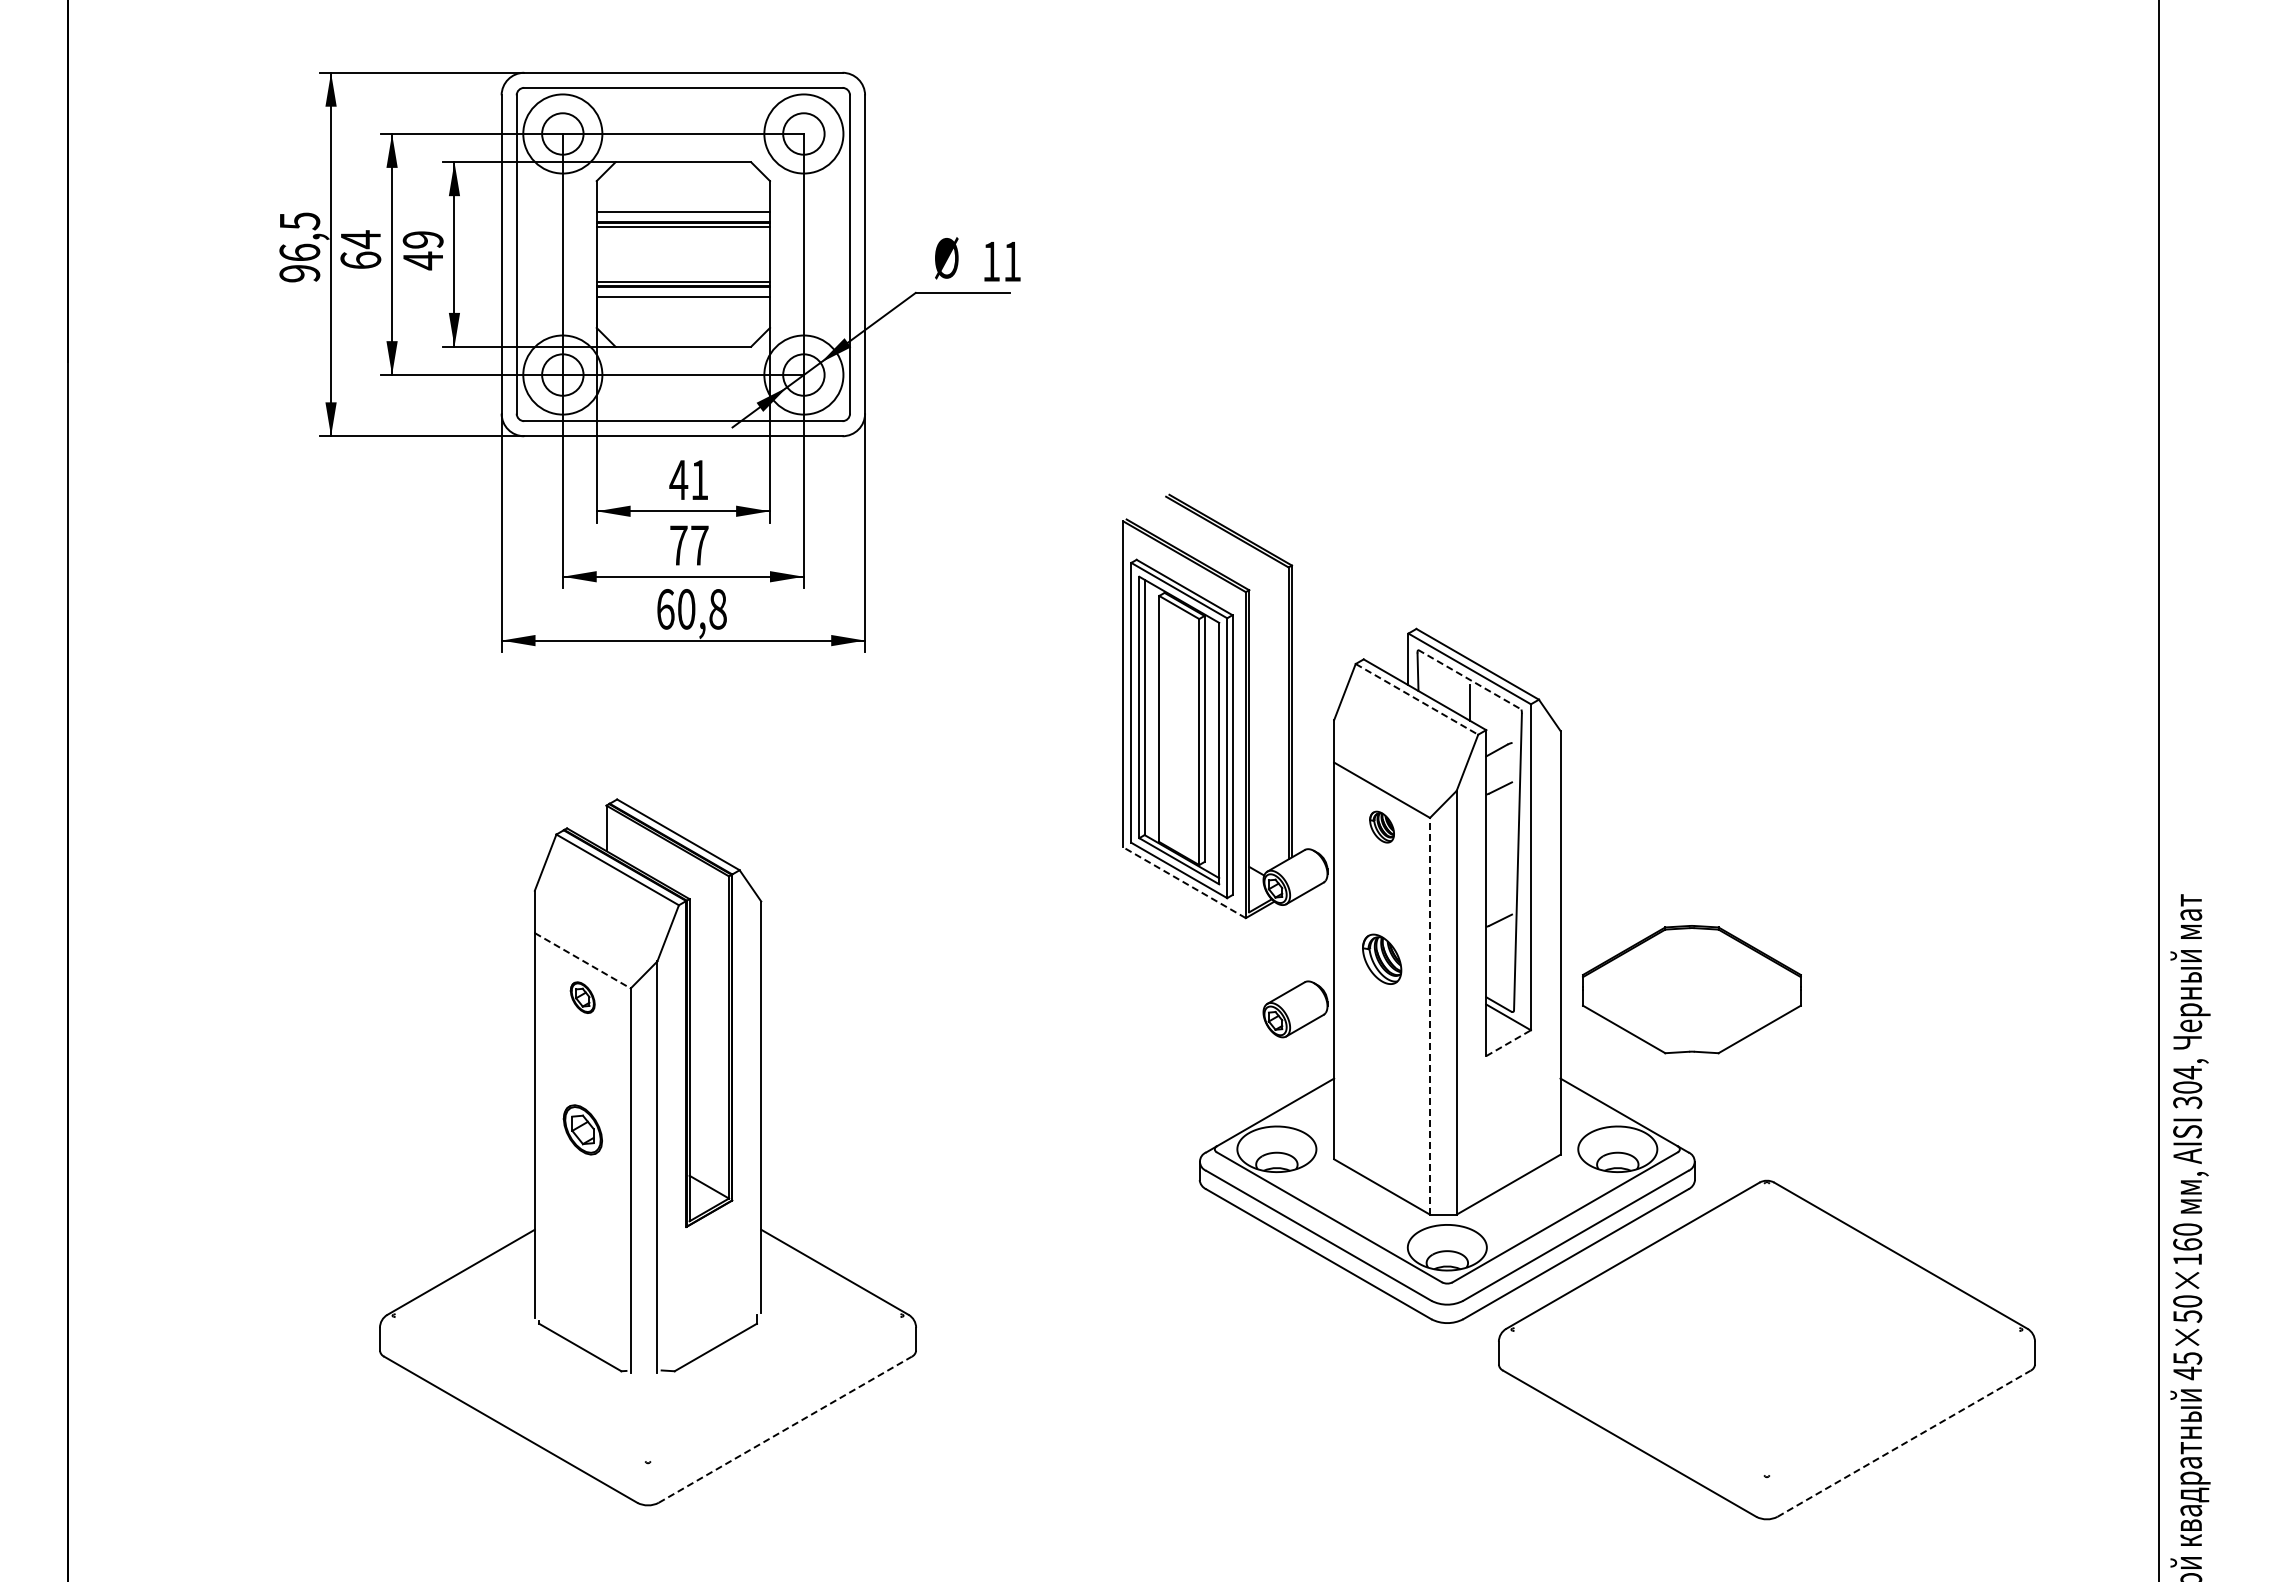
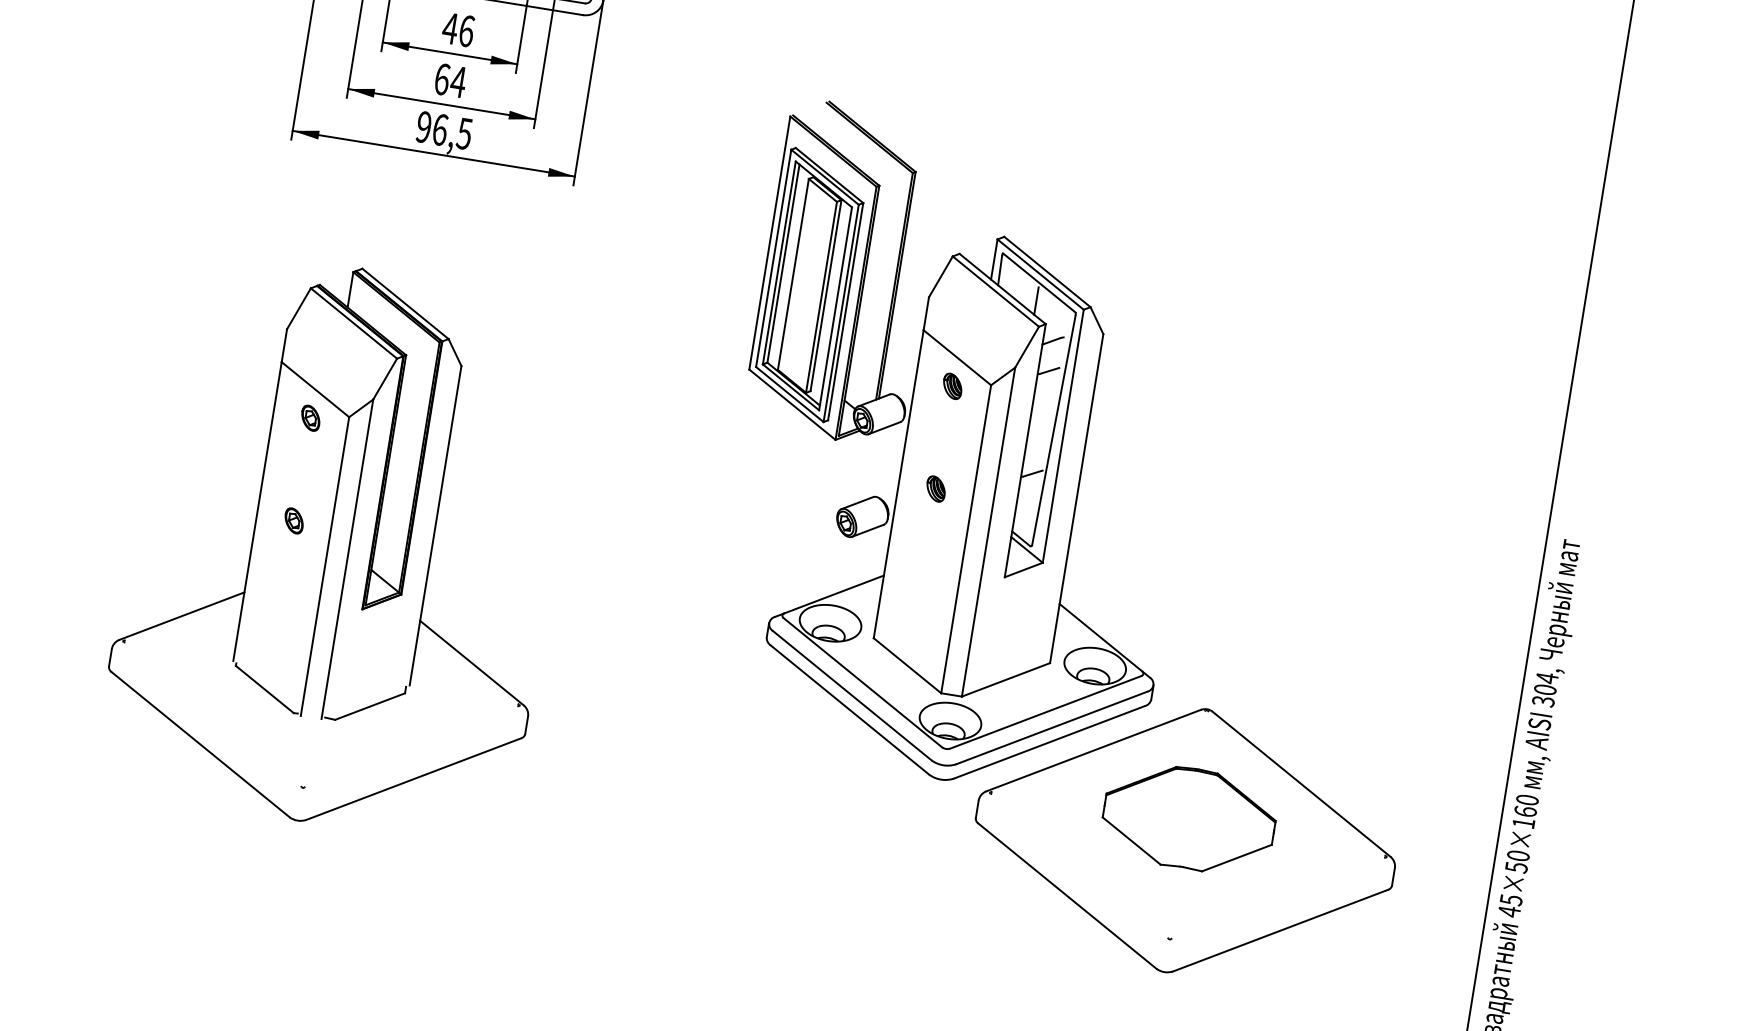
text: (699, 479) -> (466, 30), 41 -> 46
text: (689, 545) -> (450, 80), 77 -> 64
text: (691, 609) -> (444, 130), 60,8 -> 96,5
line: (1469, 679) -> (1039, 282), dashed -> solid
line: (1416, 699) -> (995, 291), dashed -> solid
line: (1184, 882) -> (792, 404), dashed -> solid
part: (1381, 959) -> (935, 489), size x0.62
line: (583, 961) -> (315, 390), dashed -> solid
part: (1691, 989) -> (1188, 818), moved
line: (1430, 1015) -> (966, 538), dashed -> solid
line: (1508, 1043) -> (1023, 570), dashed -> solid
part: (582, 1129) -> (294, 520), size x0.62
line: (785, 1429) -> (413, 778), dashed -> solid
line: (1904, 1443) -> (1280, 930), dashed -> solid

